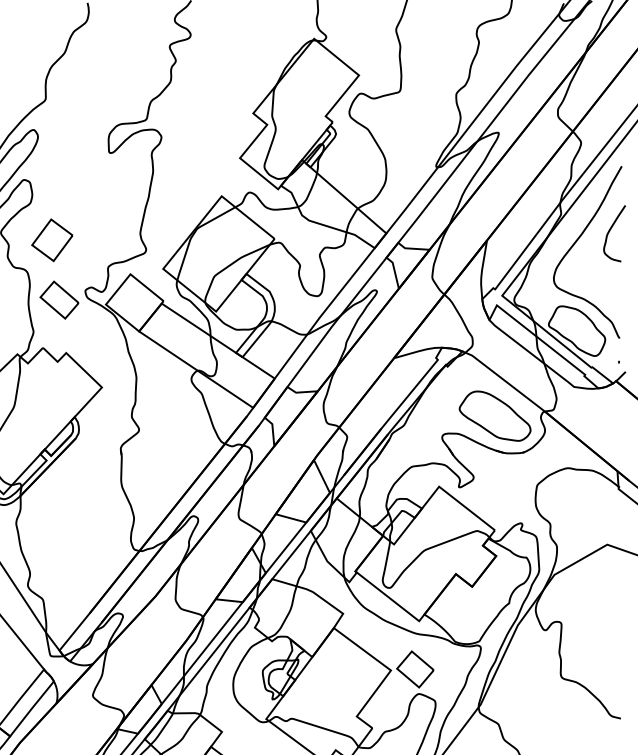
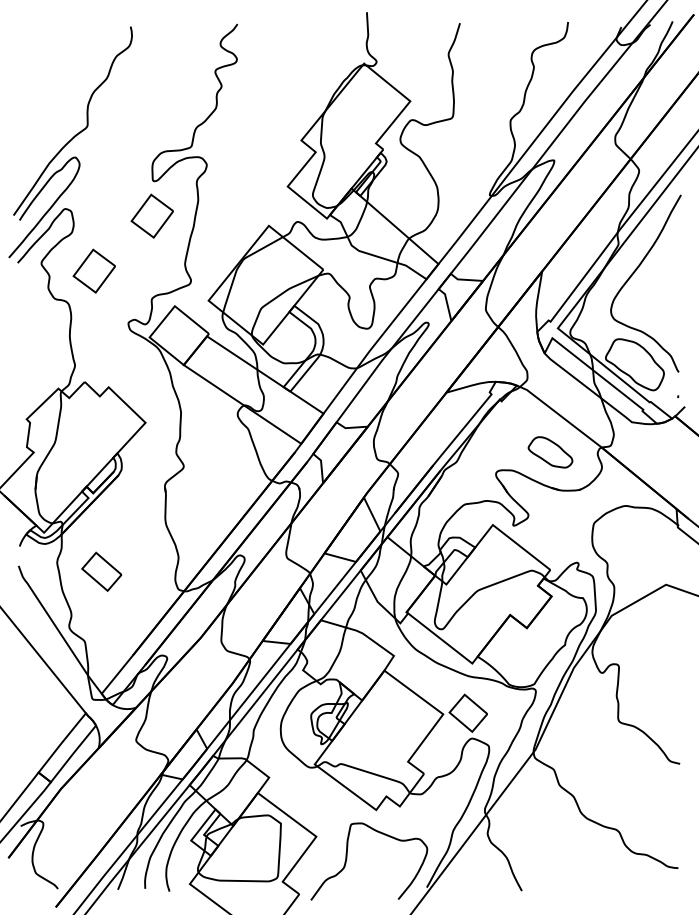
part: (107, 186) -> (151, 215), added
curve: (610, 230) -> (669, 261), removed
part: (59, 299) -> (101, 571), moved
part: (495, 416) -> (550, 452), size x0.6

